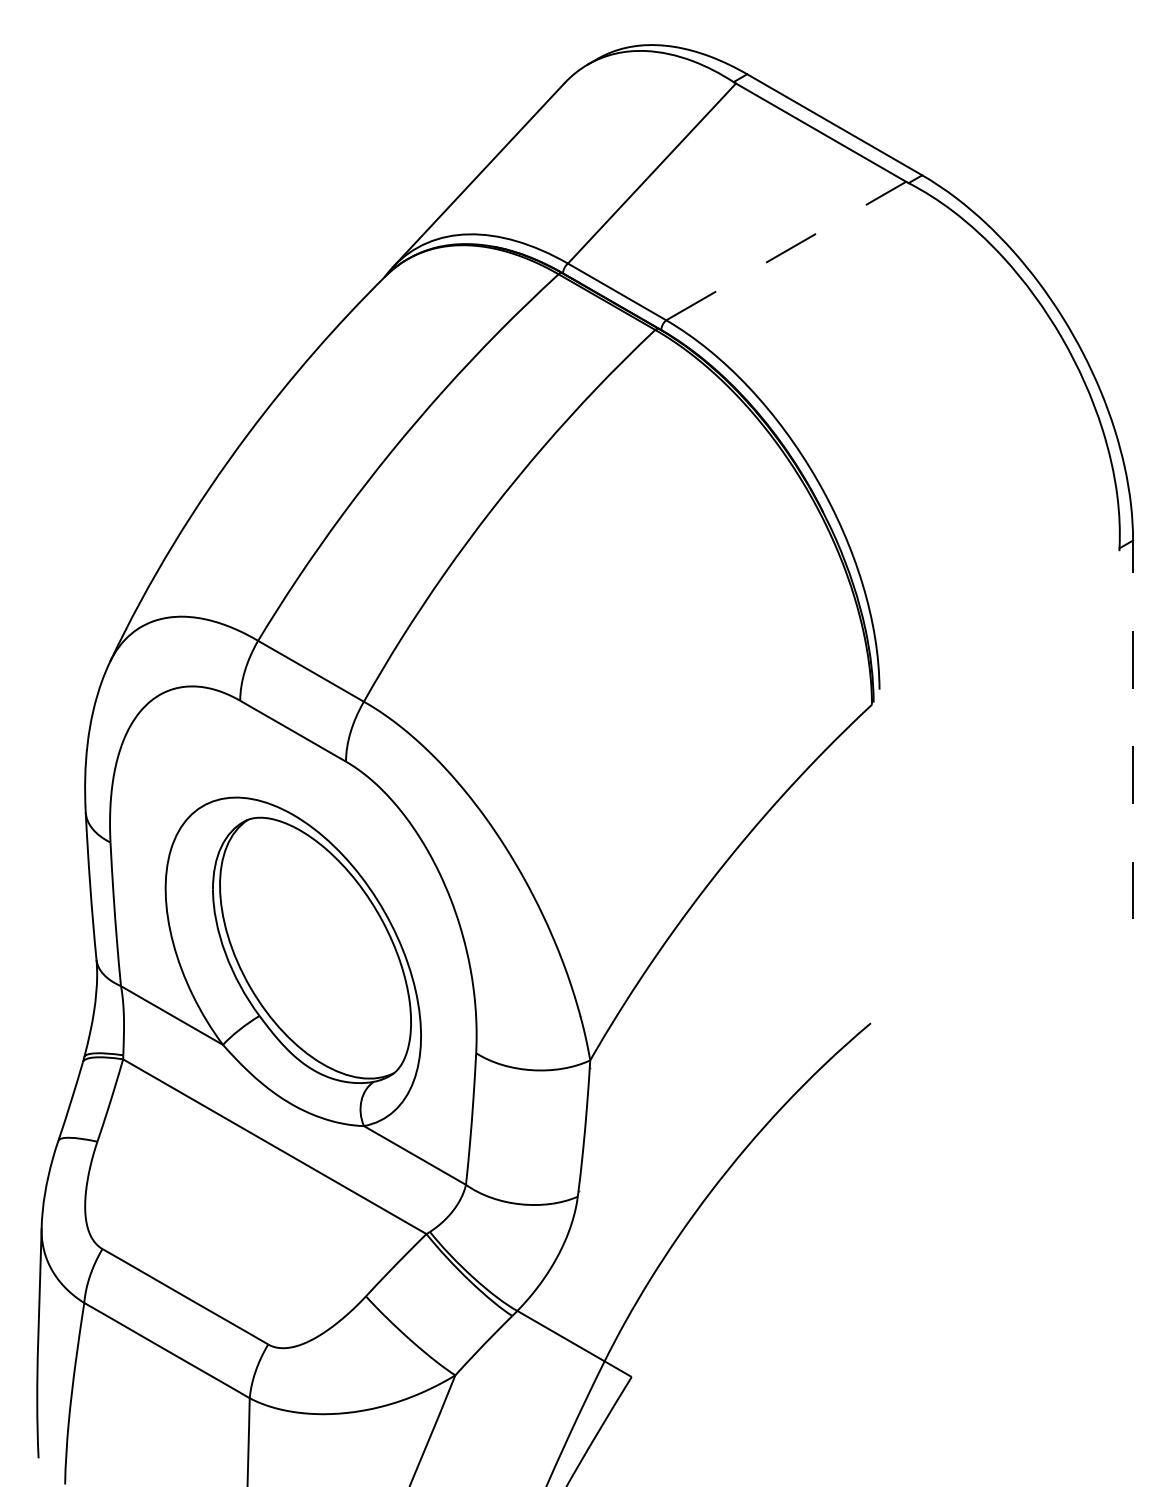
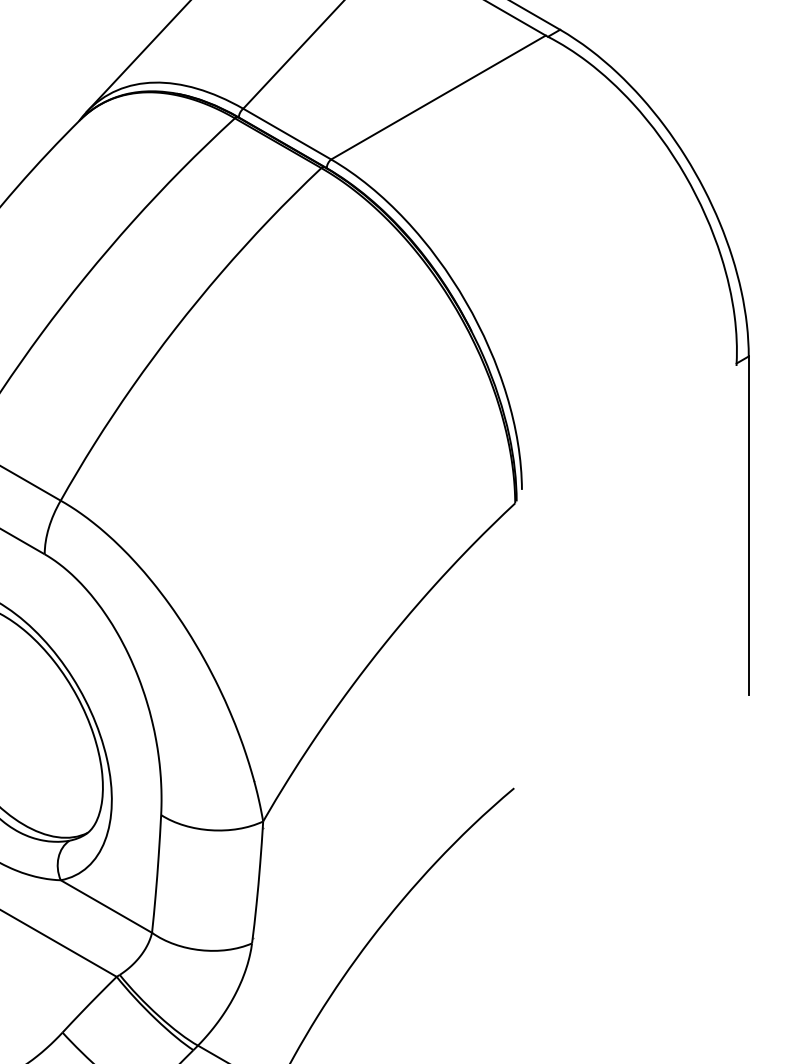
line: (786, 251) -> (438, 97), dashed -> solid
line: (1133, 729) -> (749, 525), dashed -> solid

